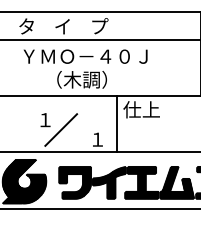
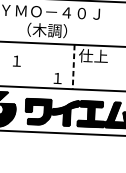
line: (117, 124) -> (73, 67), solid -> dashed
line: (61, 129) -> (29, 69), removed

